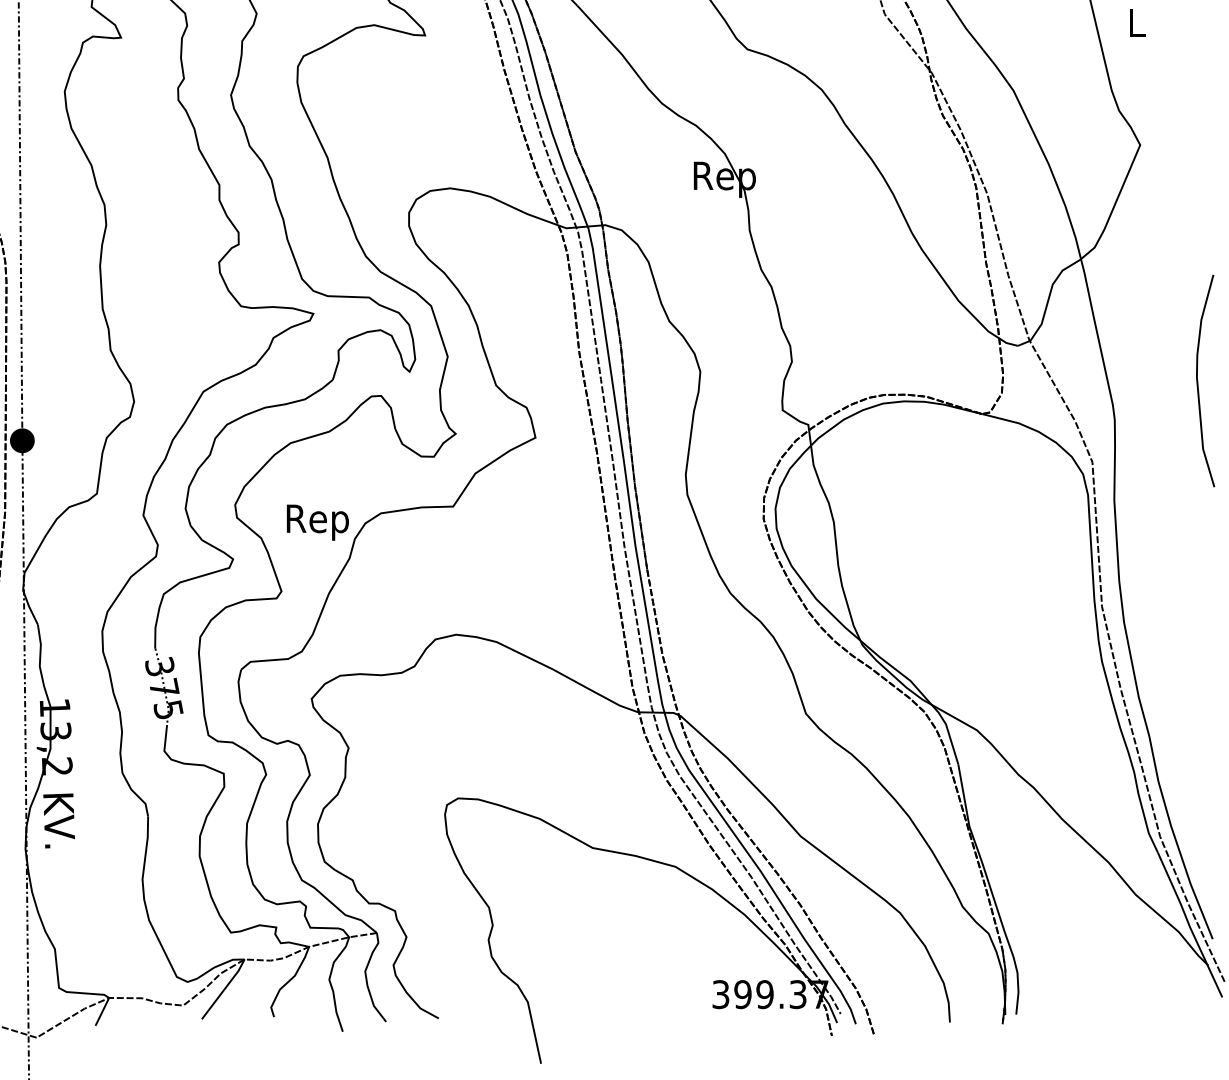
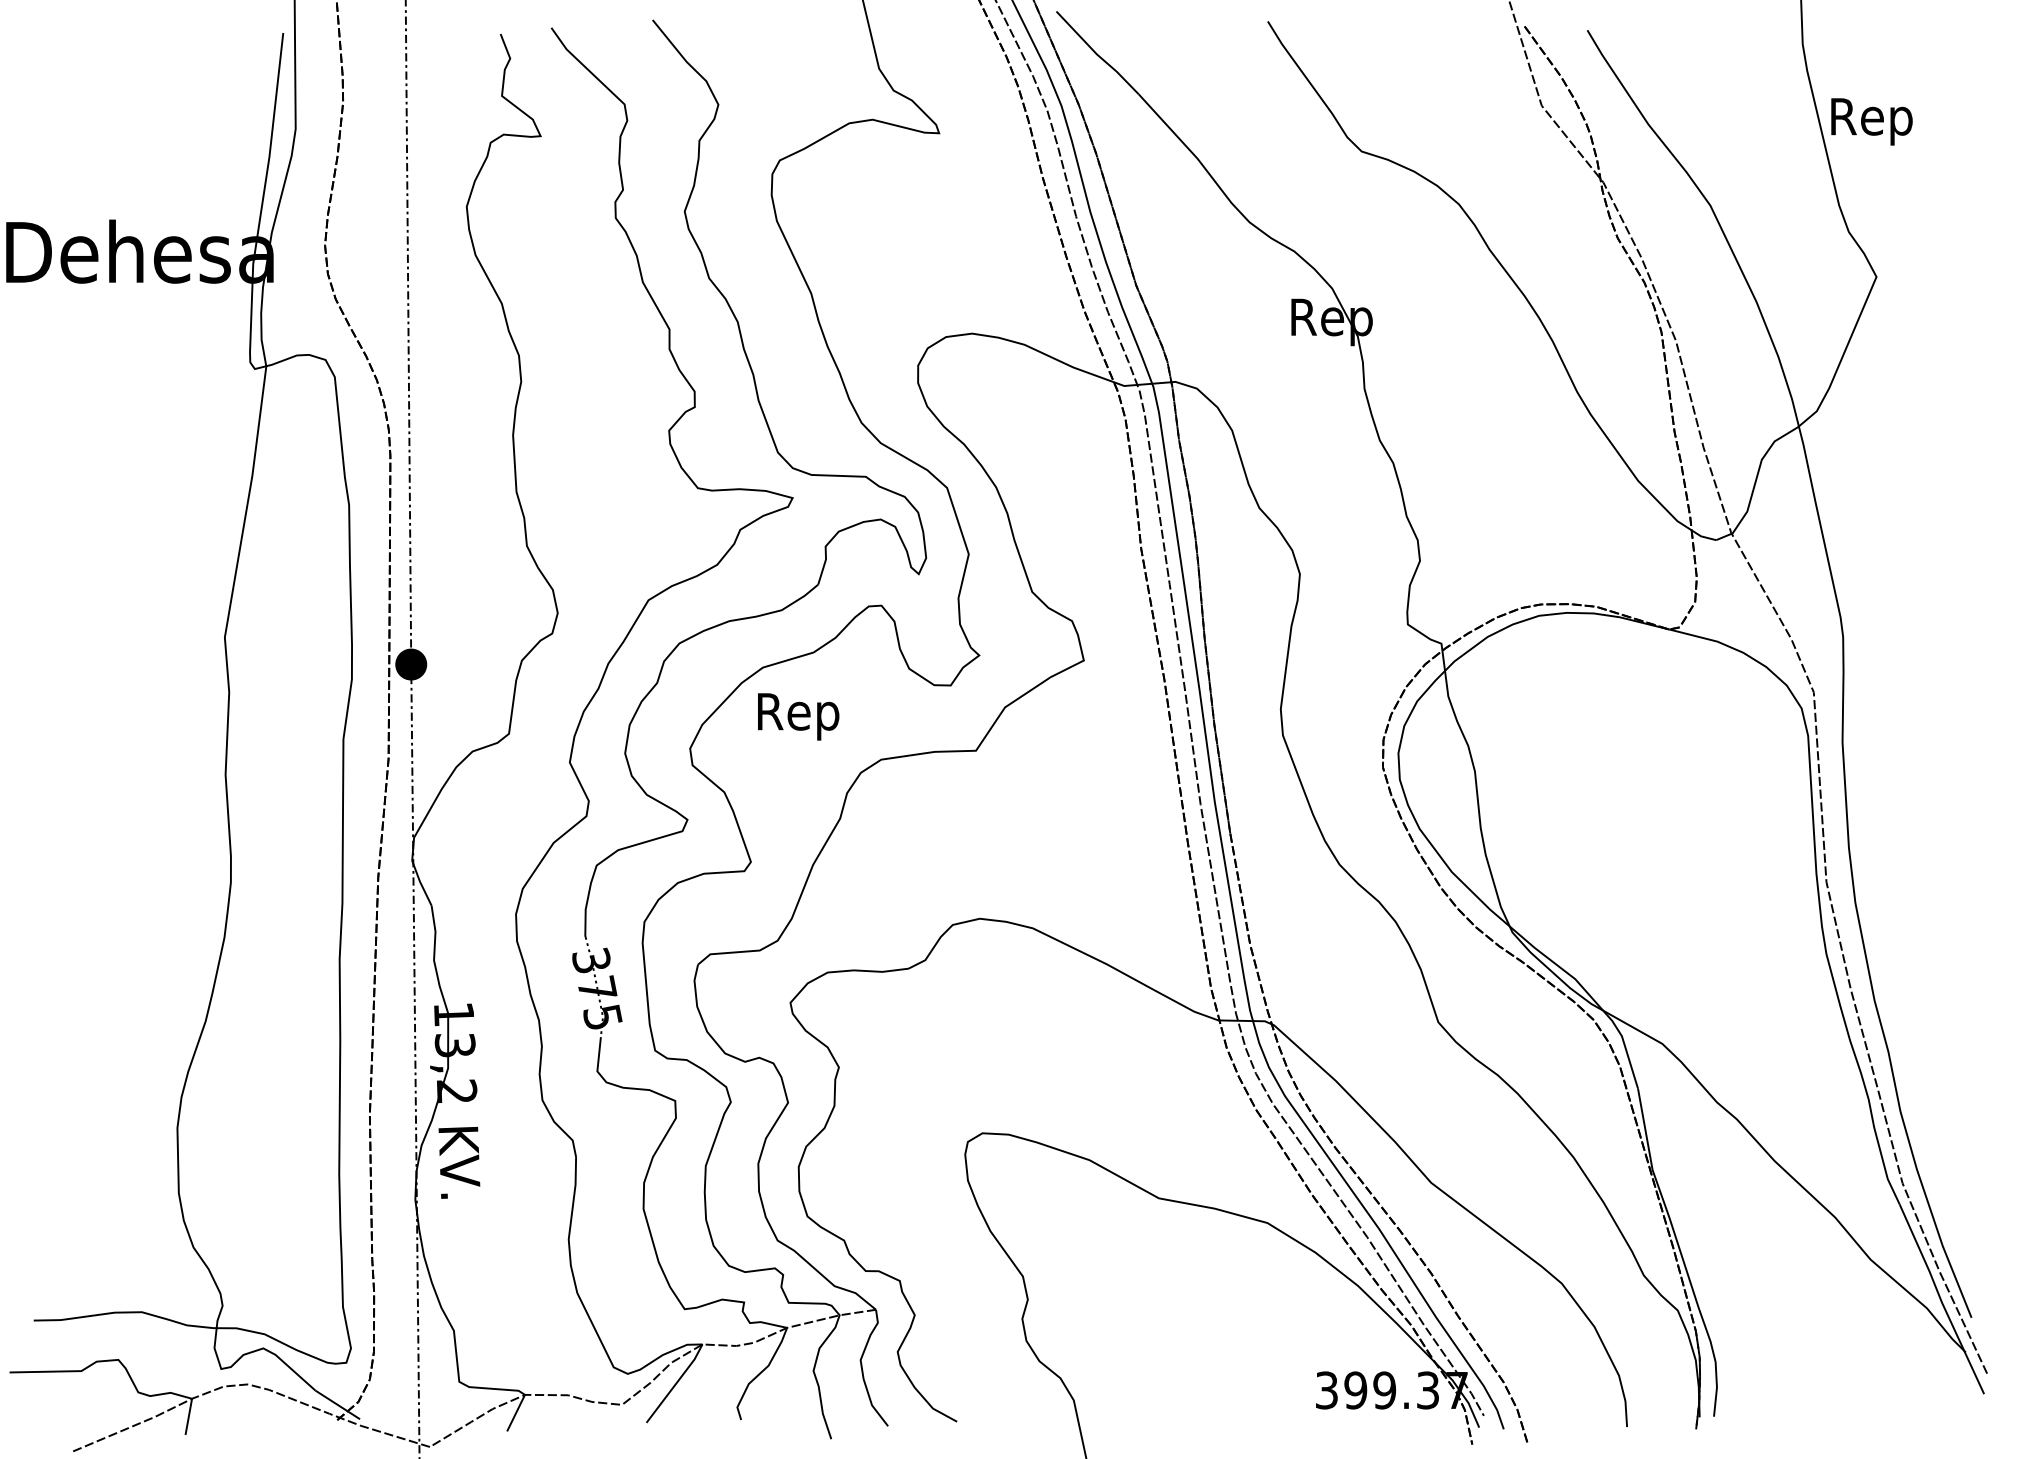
text: (1136, 26) -> (1871, 121), L -> Rep
curve: (1198, 381) -> (1952, 586), removed
text: (317, 522) -> (798, 716), moved

